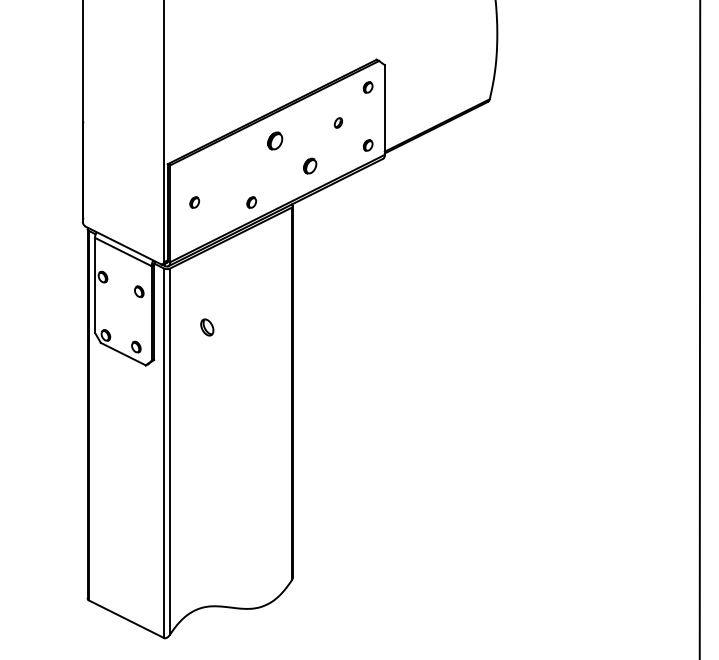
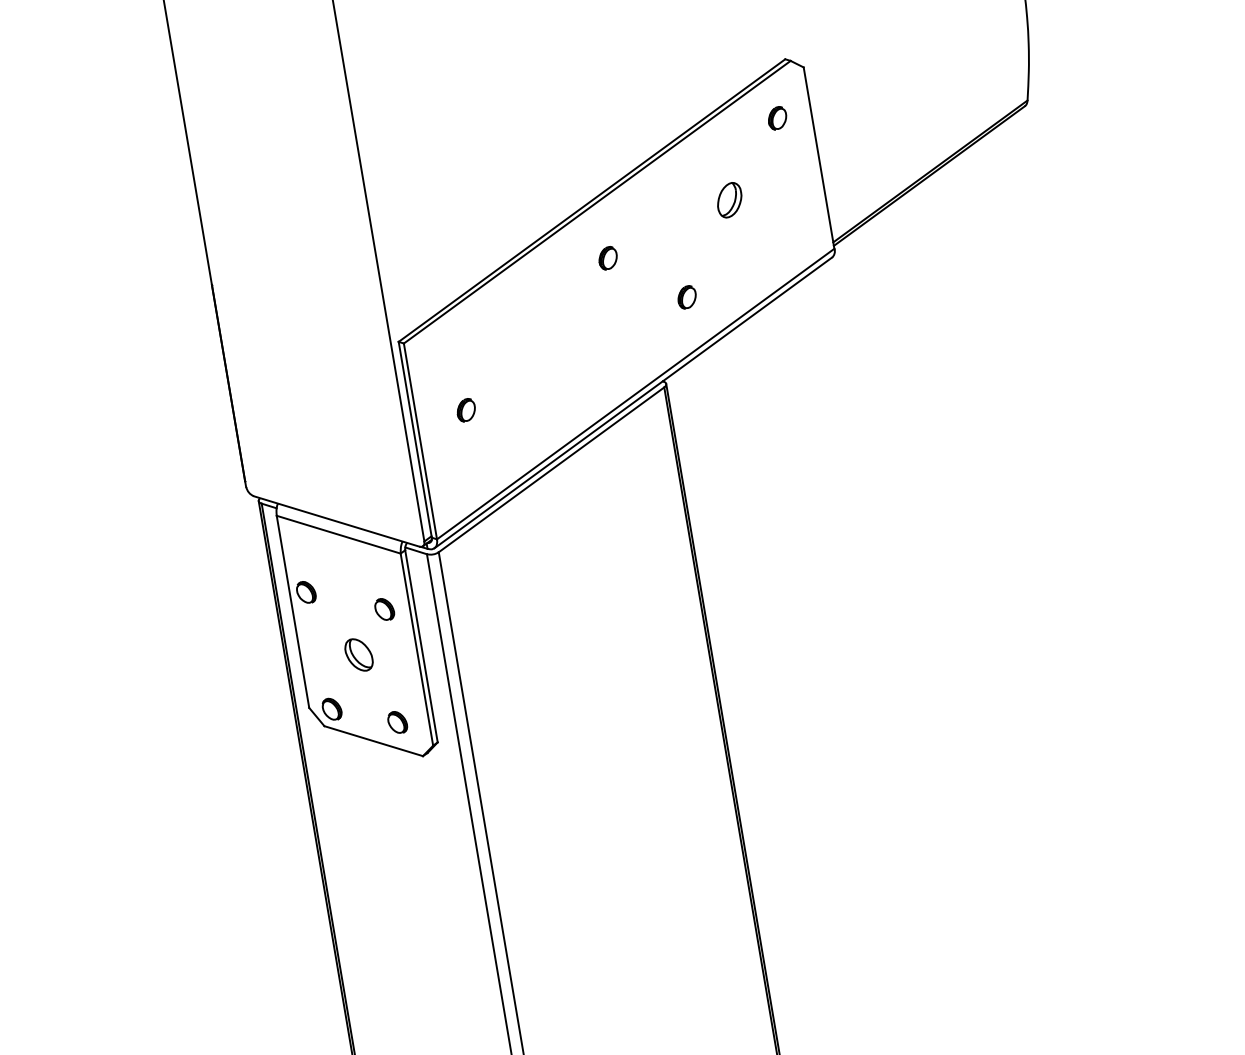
part: (338, 122) -> (729, 199), size x1.67
part: (275, 140) -> (608, 257), size x0.62
part: (367, 145) -> (796, 235), removed
part: (309, 166) -> (685, 298), size x0.71
part: (251, 202) -> (581, 390), removed
part: (207, 327) -> (359, 654), moved

